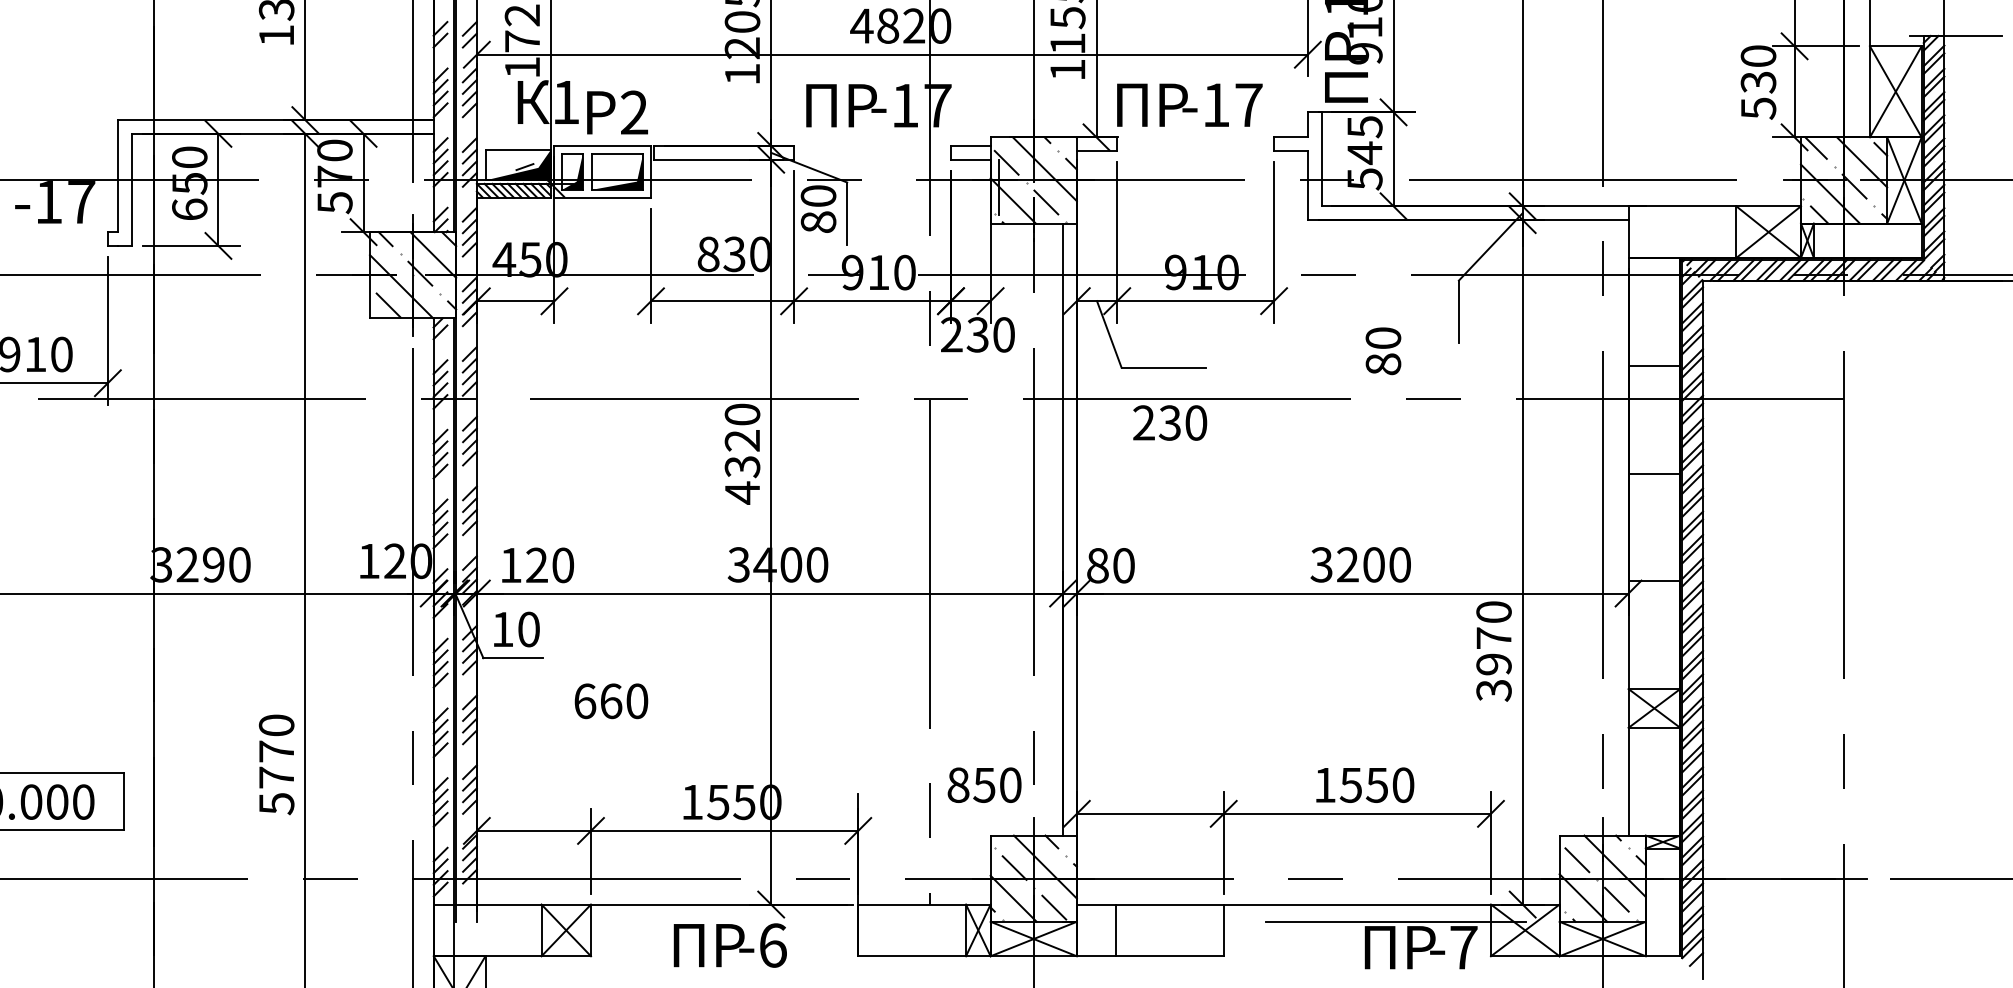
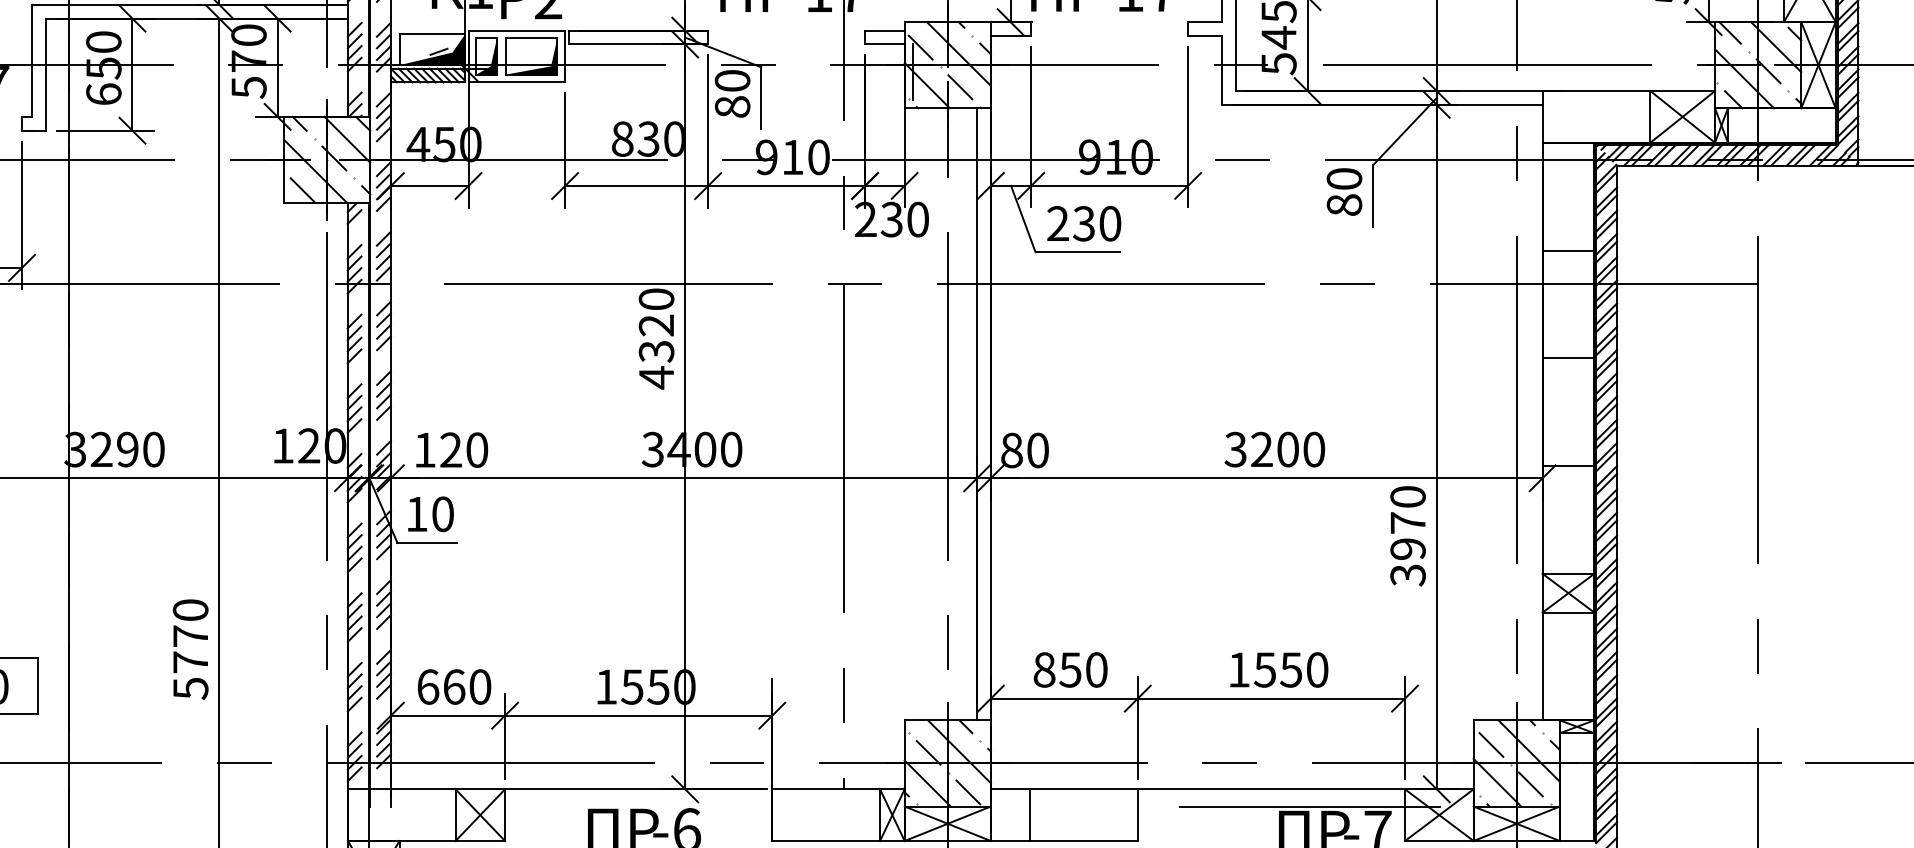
text: (1383, 351) -> (1344, 192), moved
text: (1170, 422) -> (1084, 223), moved
text: (611, 701) -> (454, 687), moved
text: (984, 784) -> (1070, 669), moved

